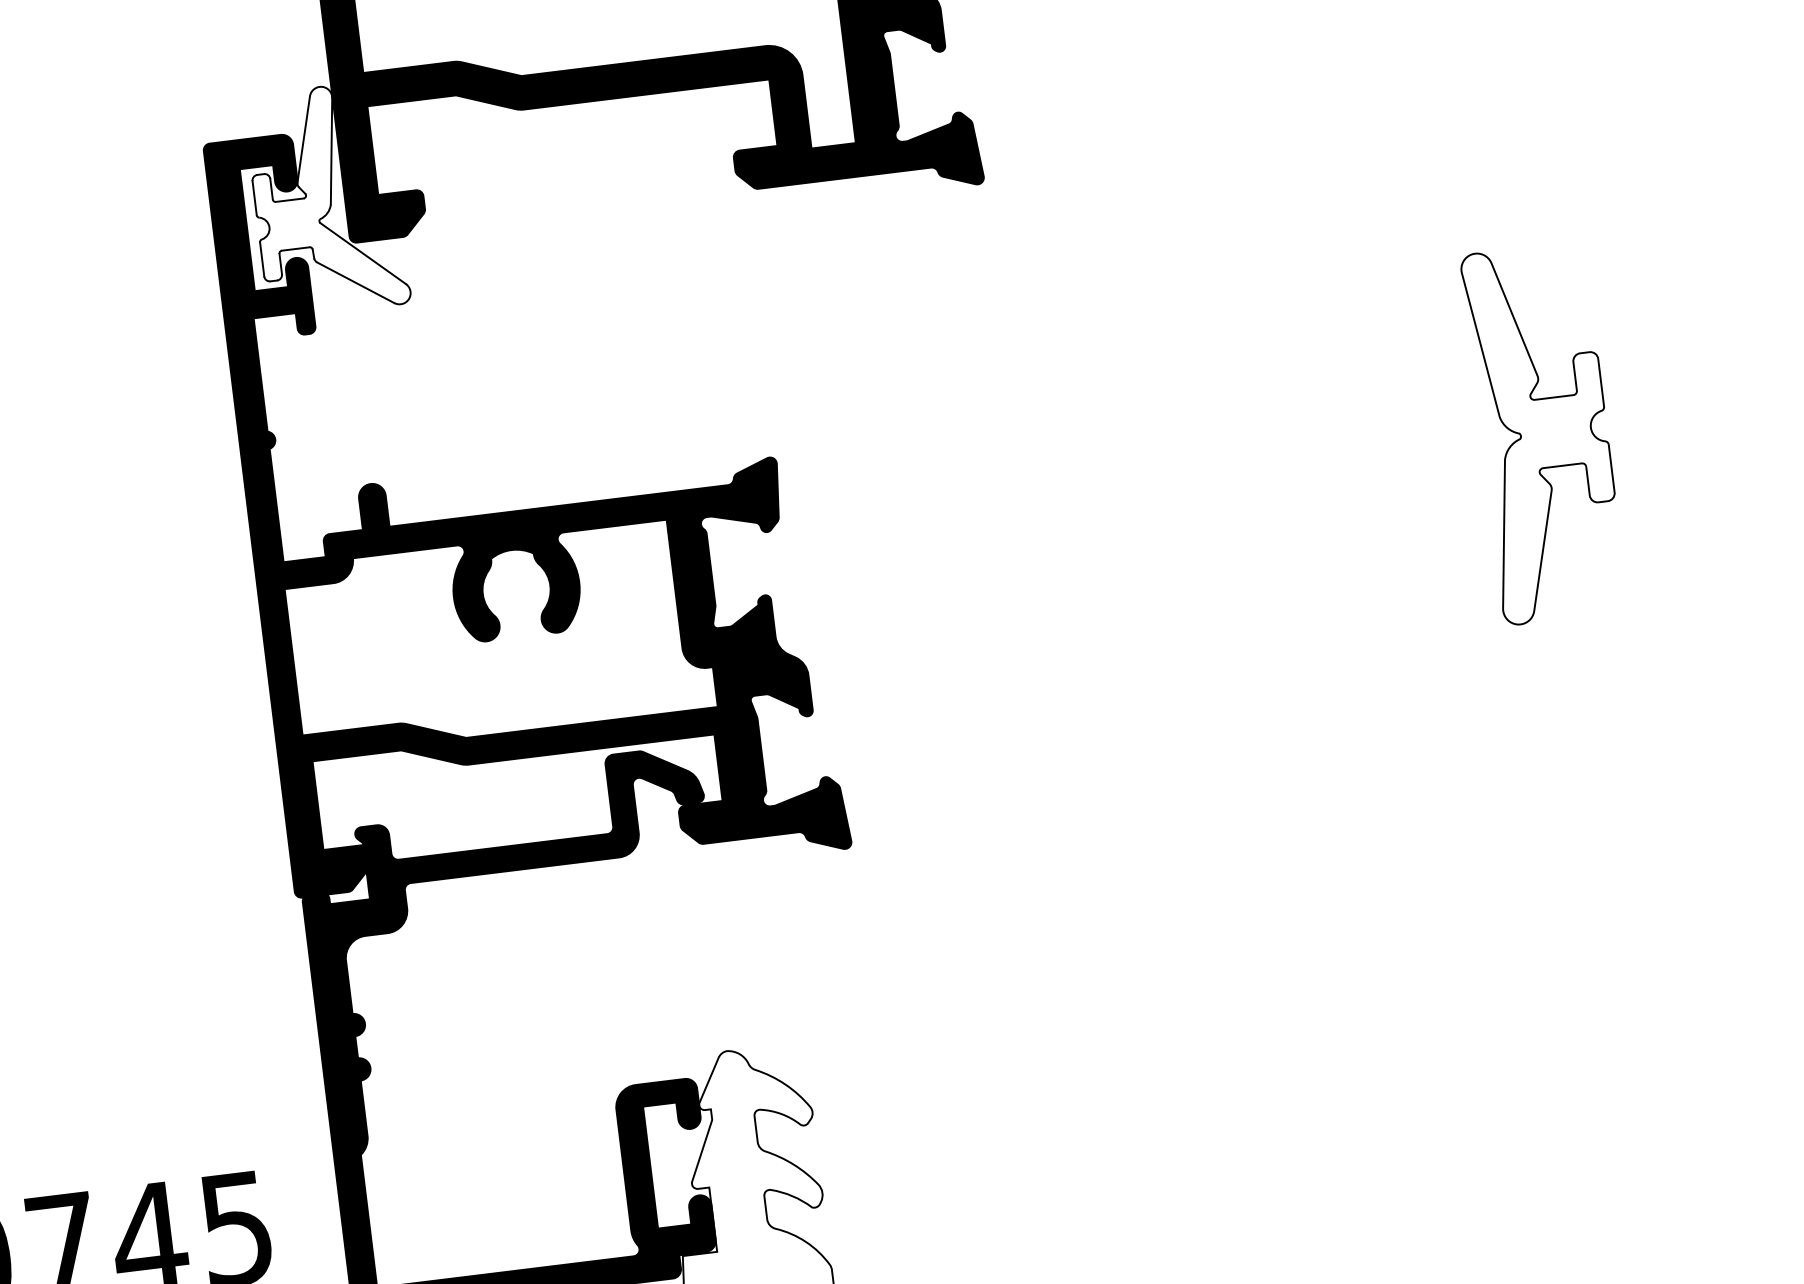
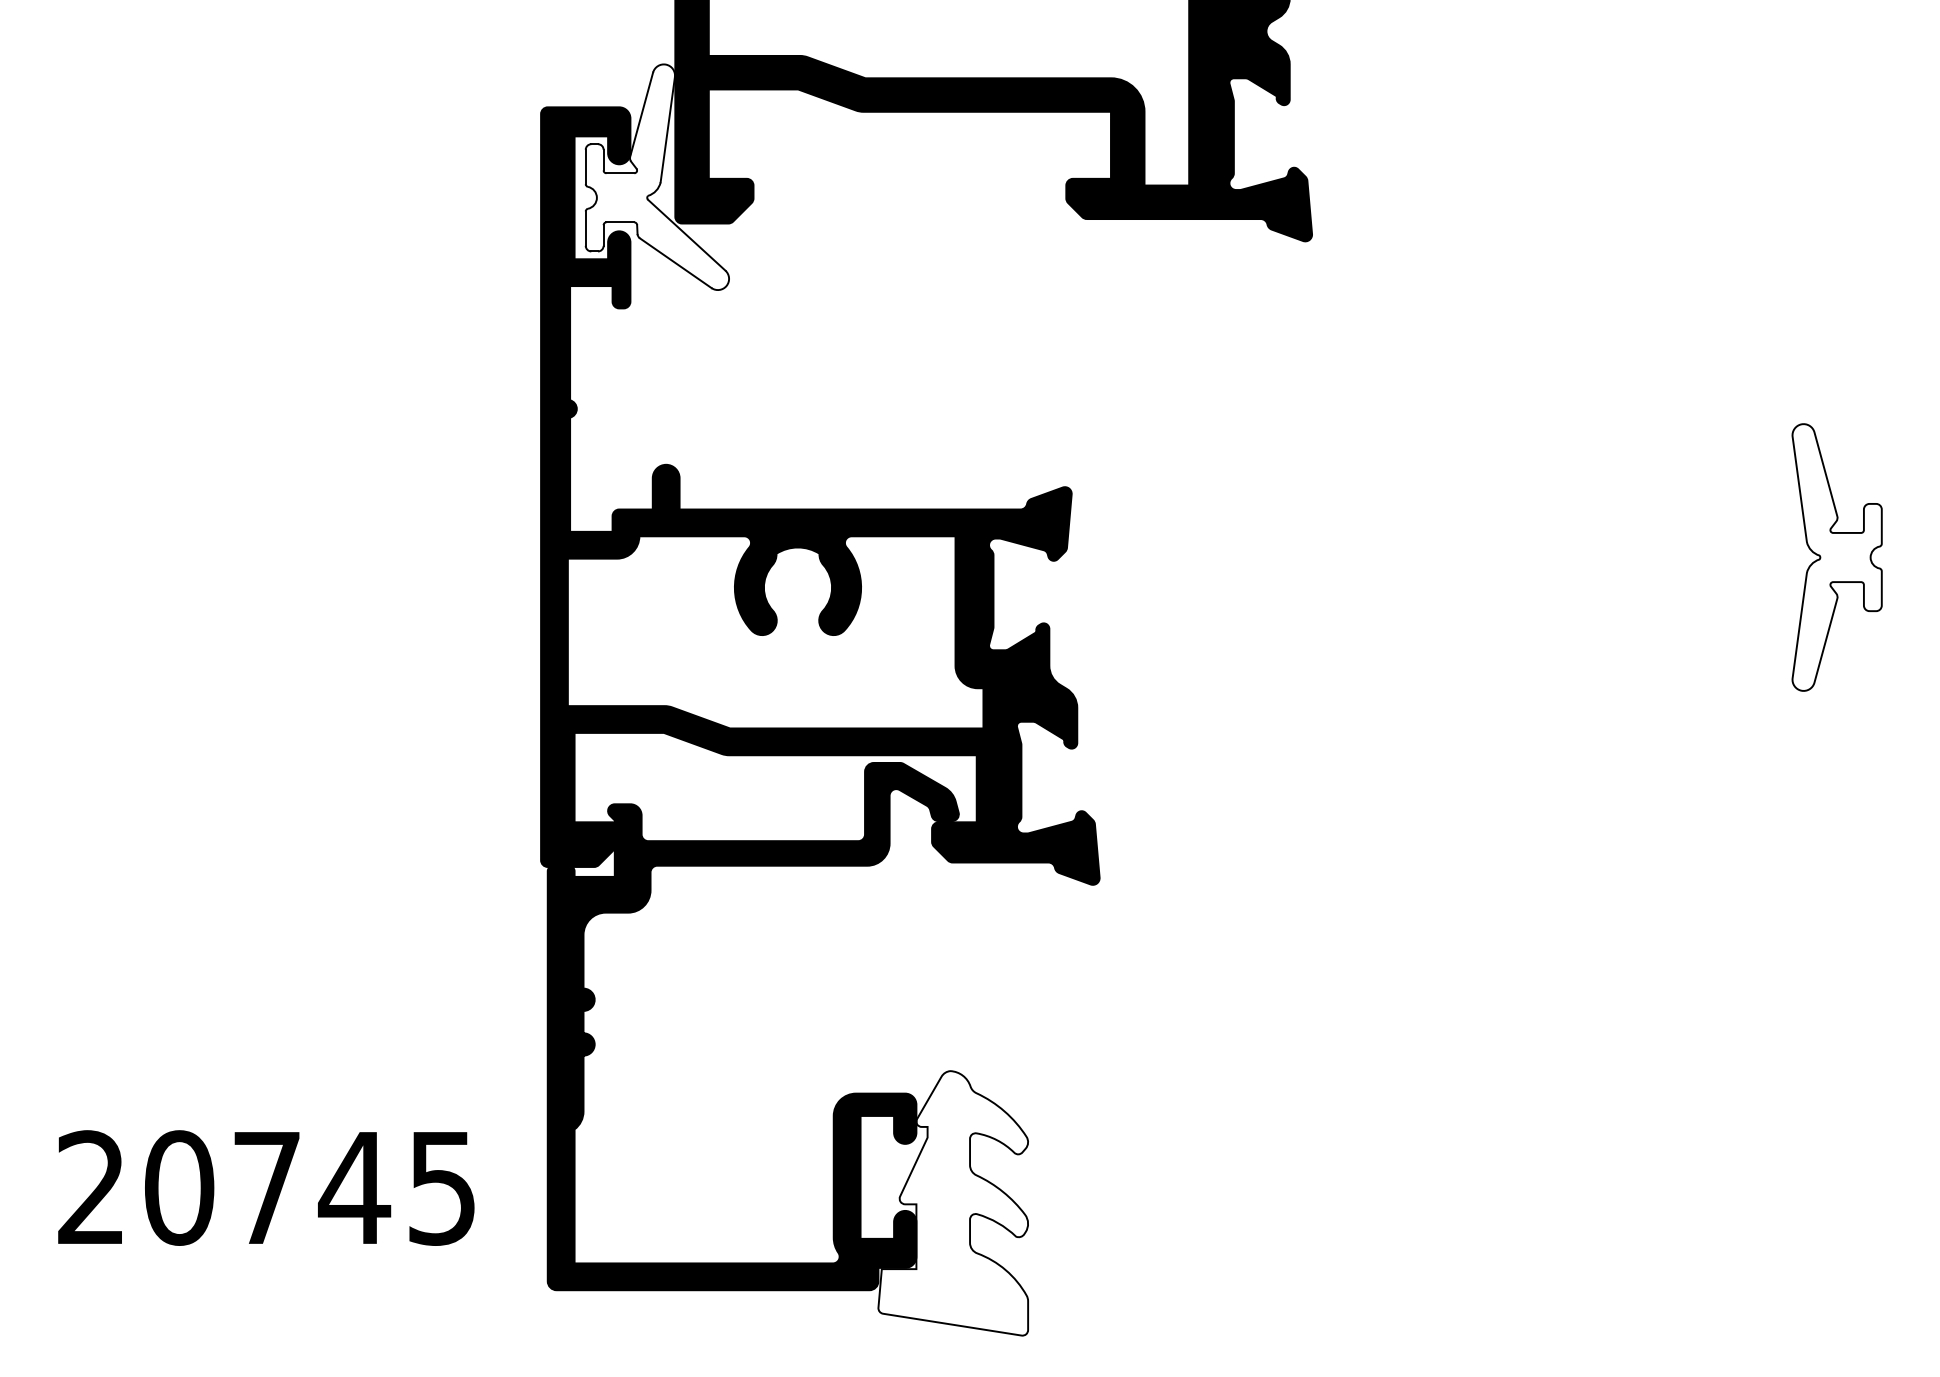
part: (1543, 433) -> (1836, 557), size x0.71

